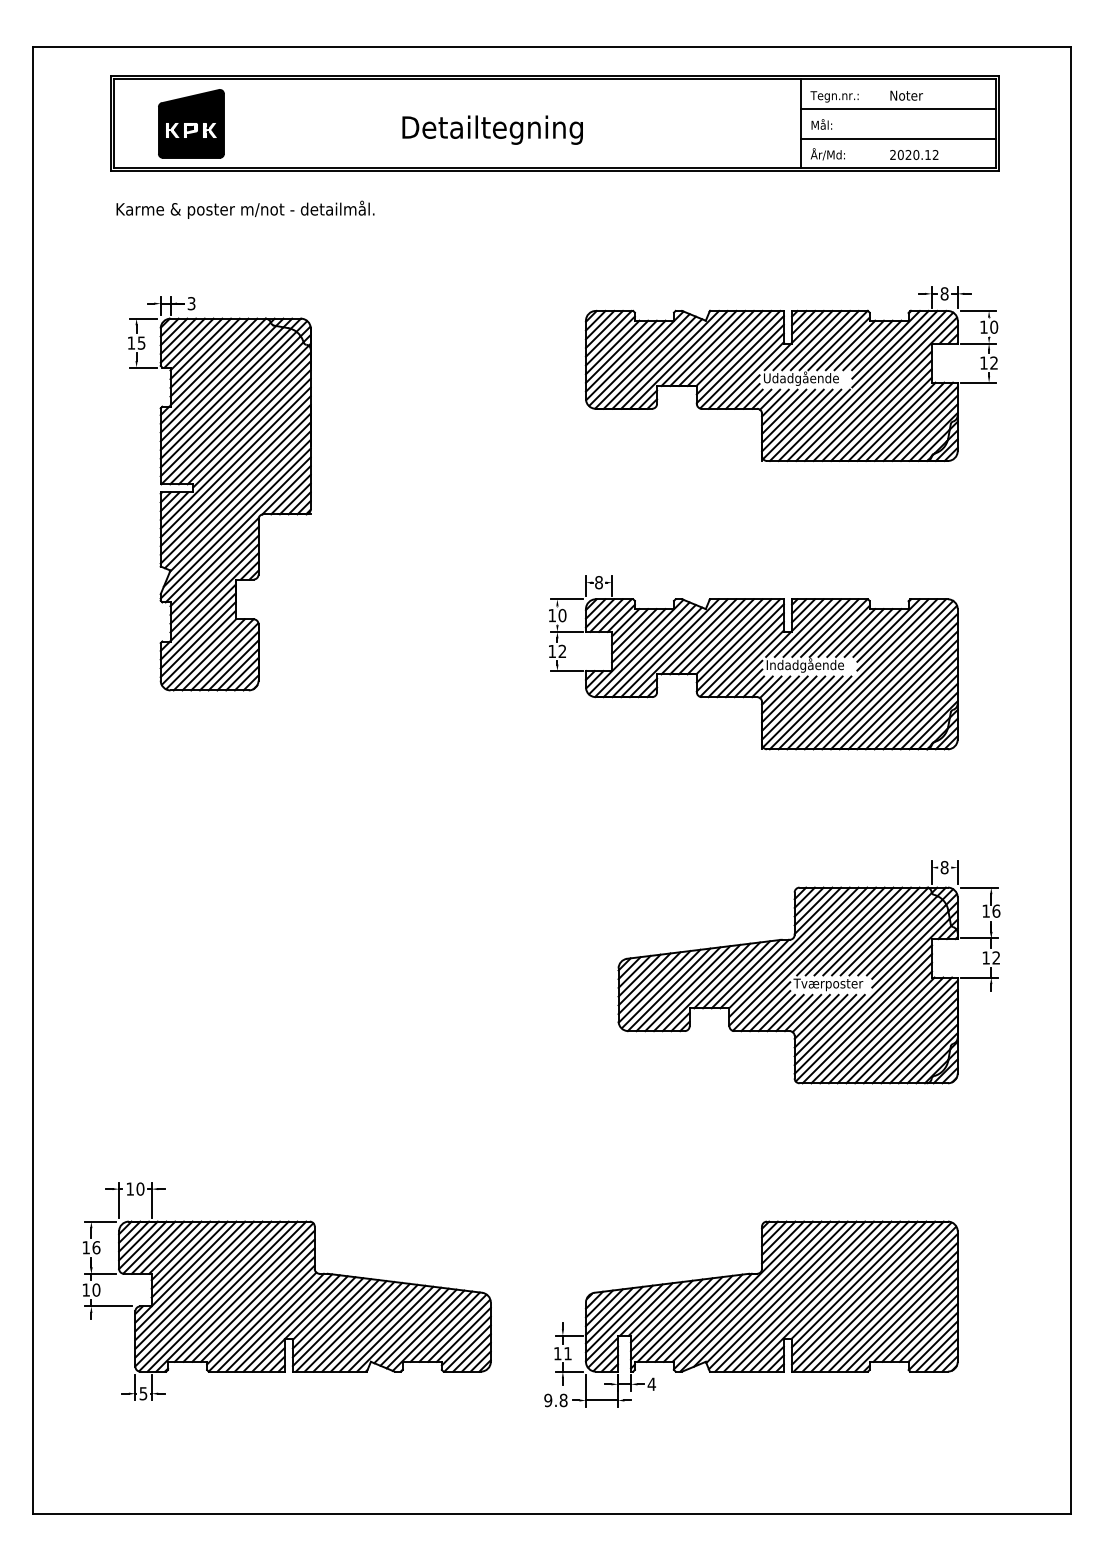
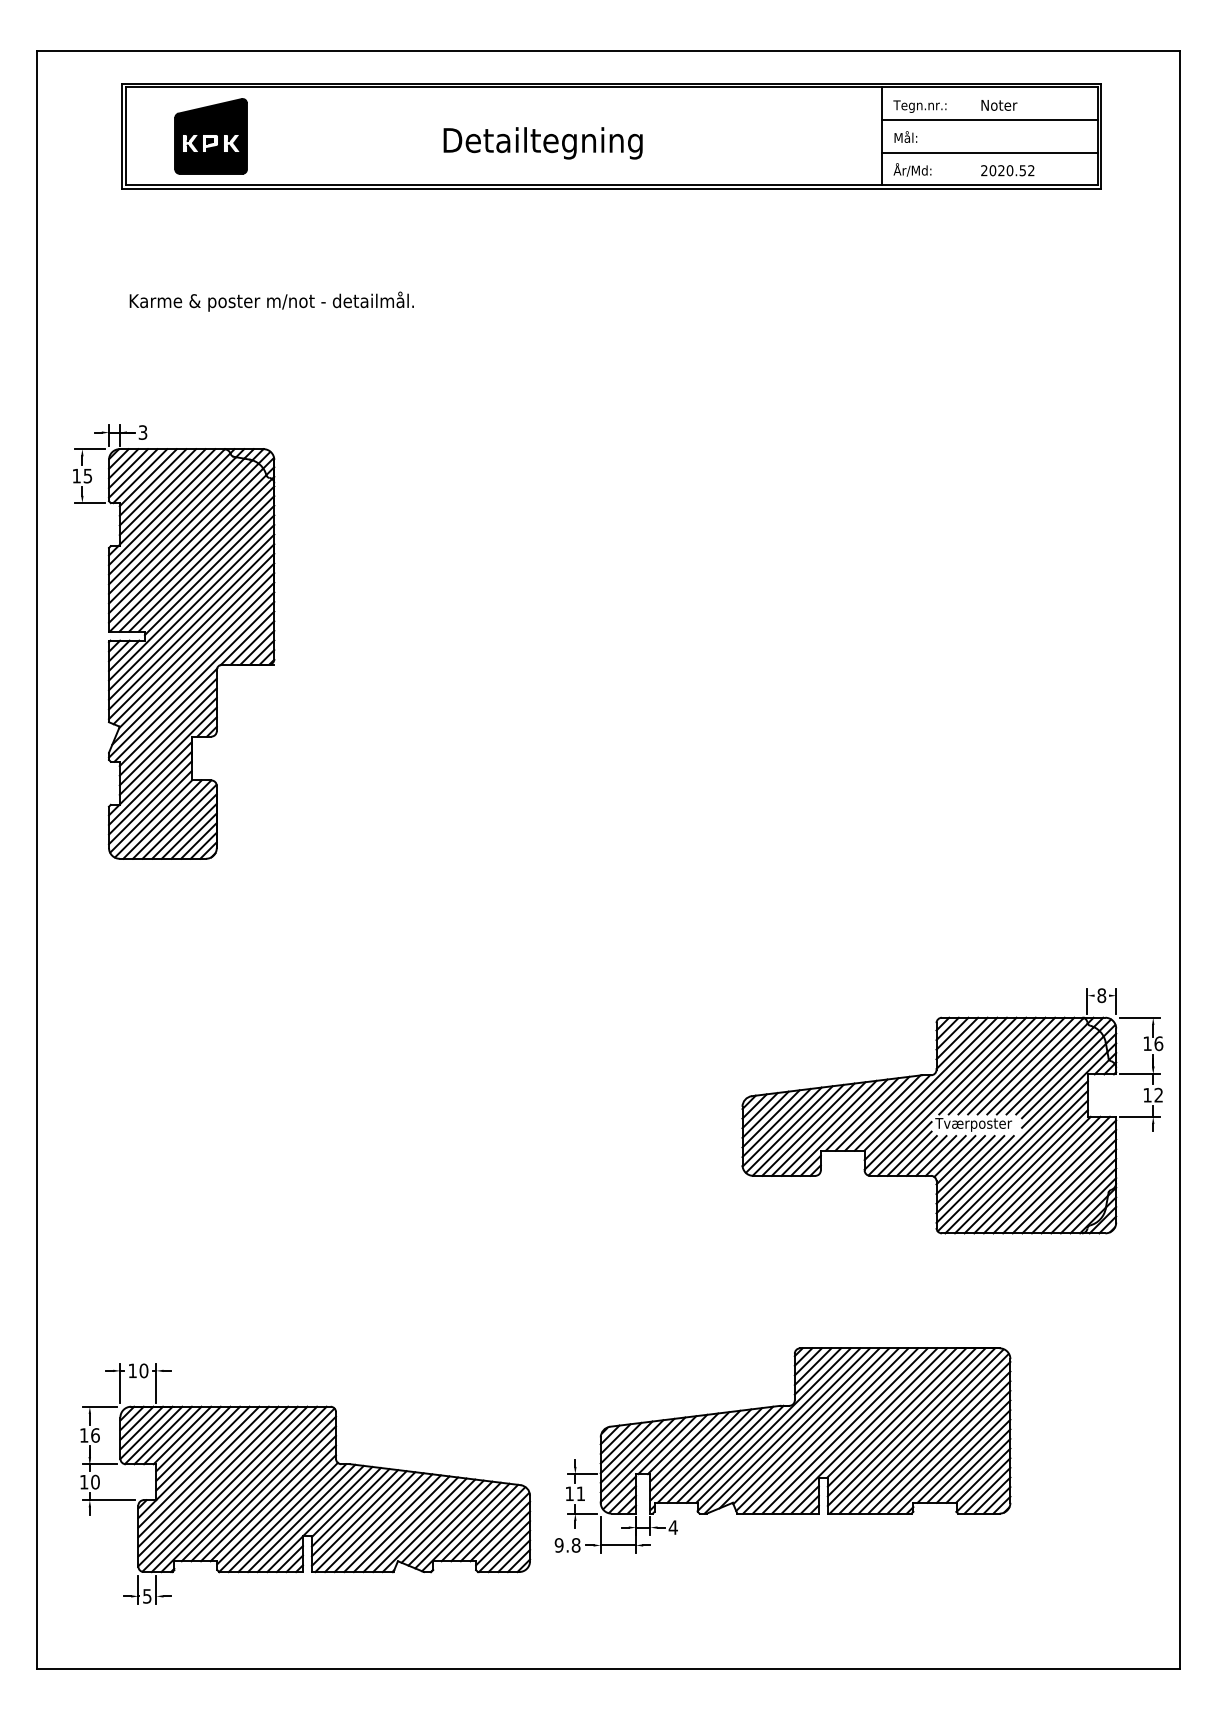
text: (927, 155) -> (1022, 171), 2020.12 -> 2020.52
text: (245, 209) -> (271, 301), moved
part: (791, 373) -> (872, 411), removed
part: (219, 493) -> (173, 641), moved
part: (753, 662) -> (830, 729), removed
part: (808, 972) -> (951, 1111), moved
part: (287, 1291) -> (306, 1483), moved
part: (751, 1313) -> (783, 1449), moved

